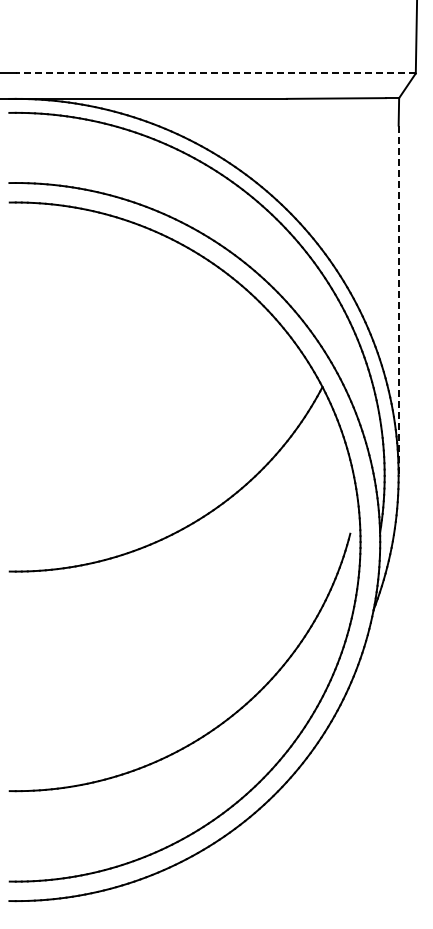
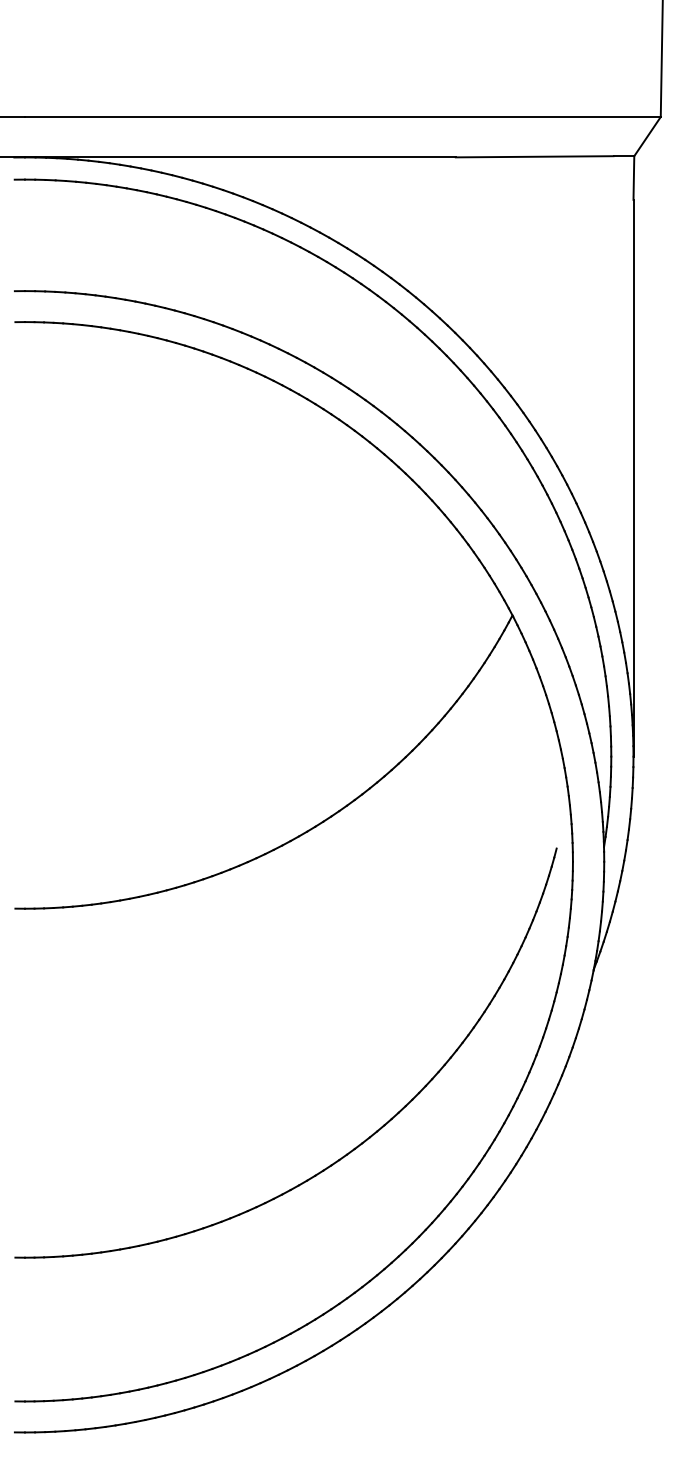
line: (215, 73) -> (342, 117), dashed -> solid
line: (398, 301) -> (633, 479), dashed -> solid

